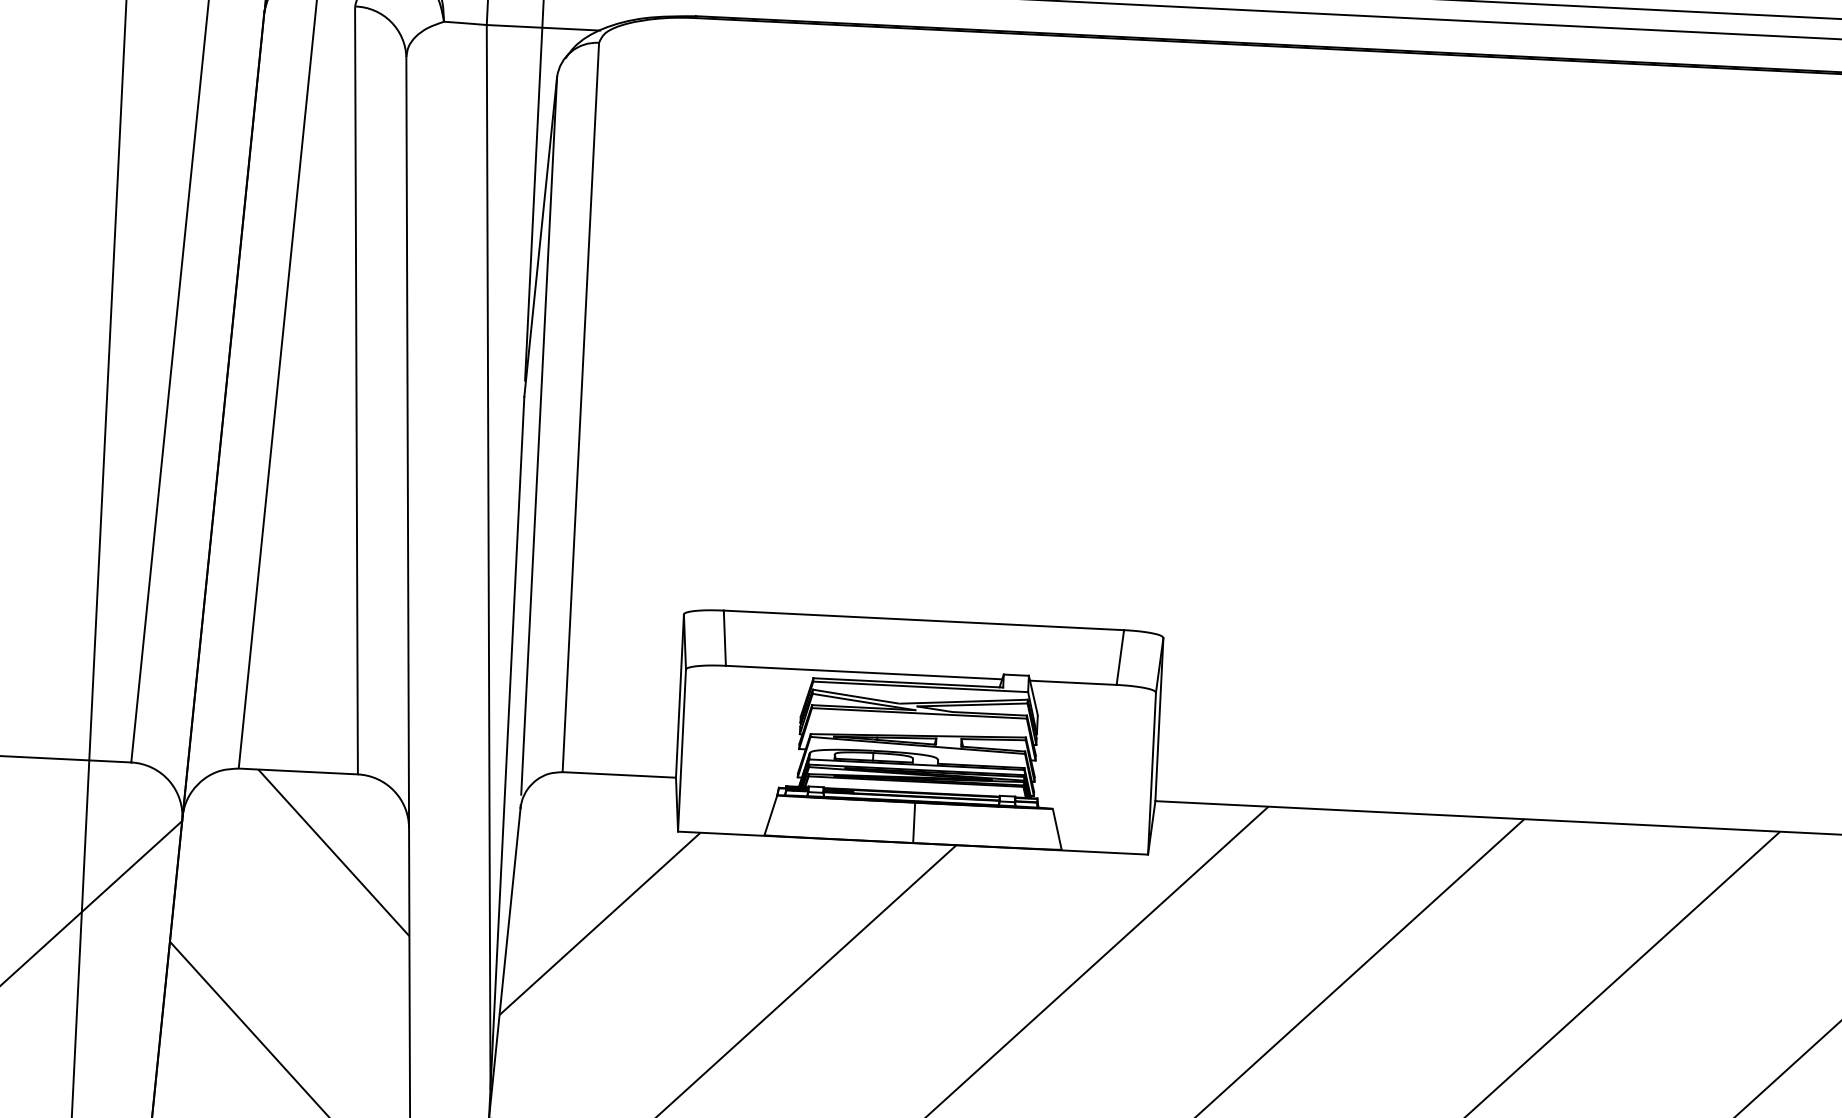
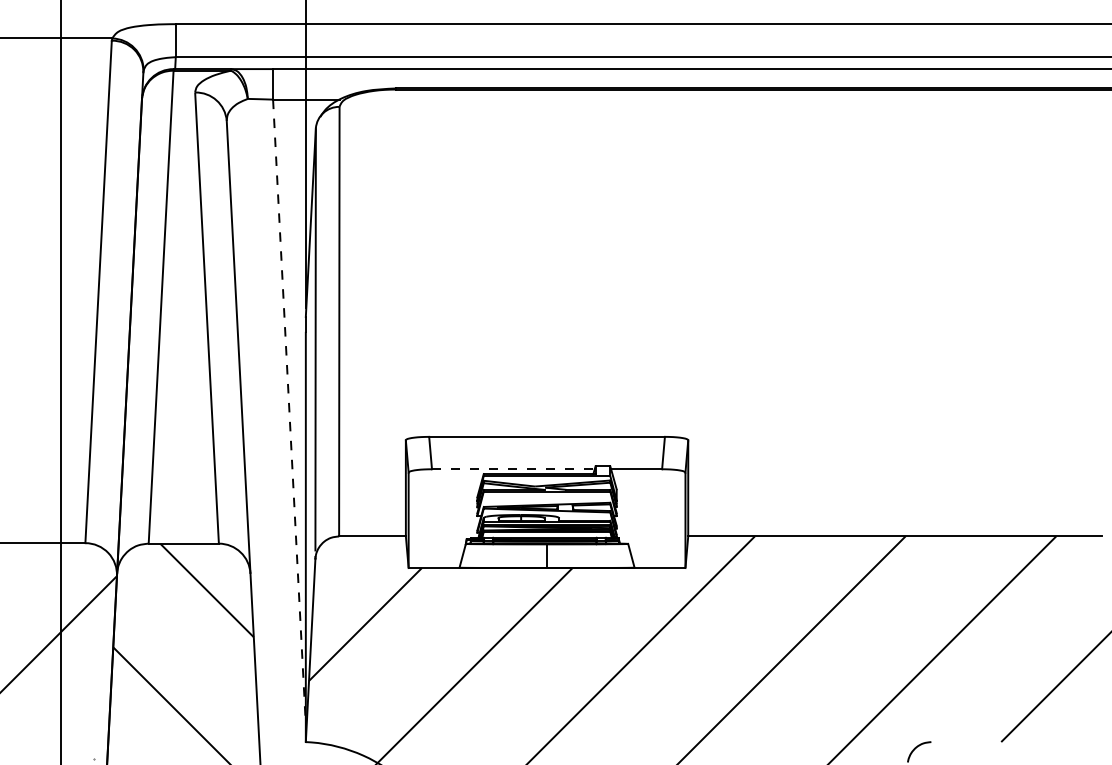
line: (488, 557) -> (289, 412), solid -> dashed
line: (864, 672) -> (513, 469), solid -> dashed

